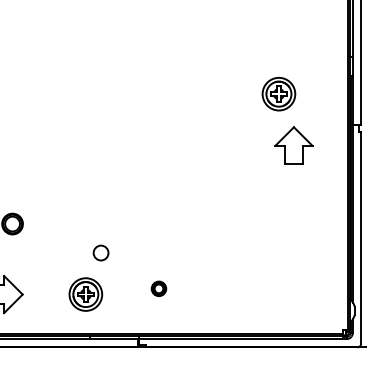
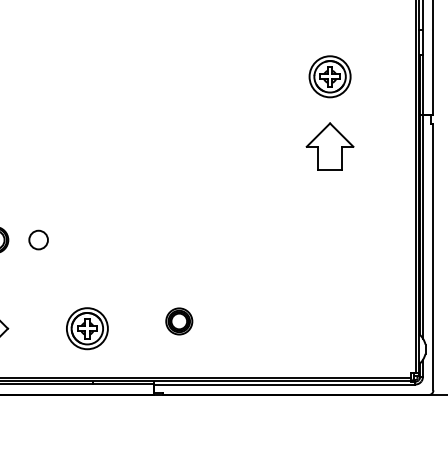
part: (293, 145) -> (329, 146), moved
circle: (100, 252) -> (37, 239), moved
part: (158, 288) -> (178, 321), size x1.43

